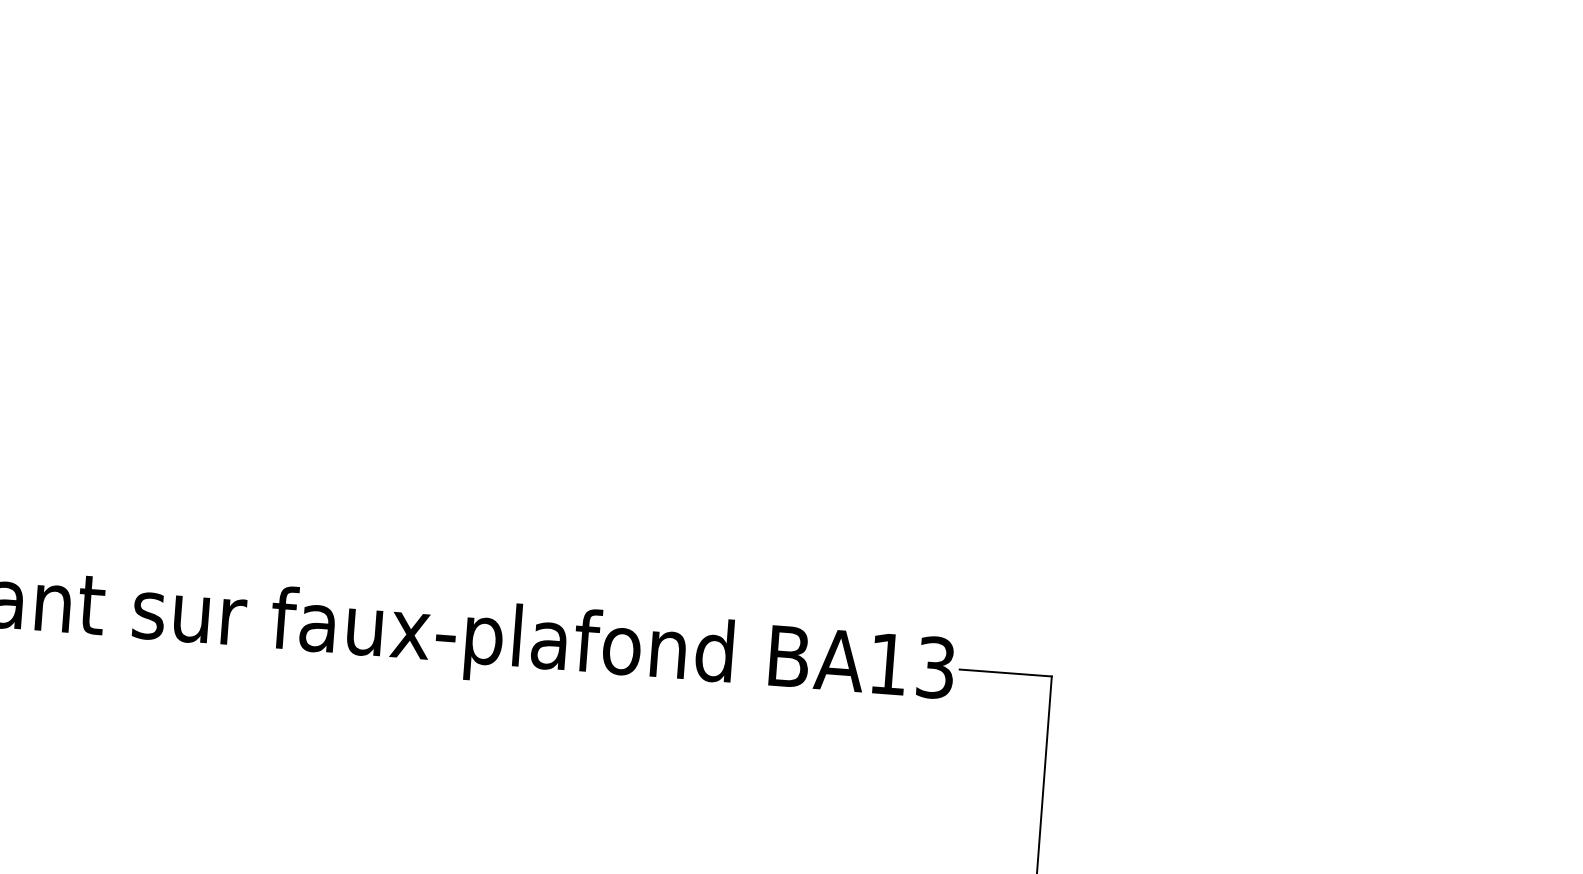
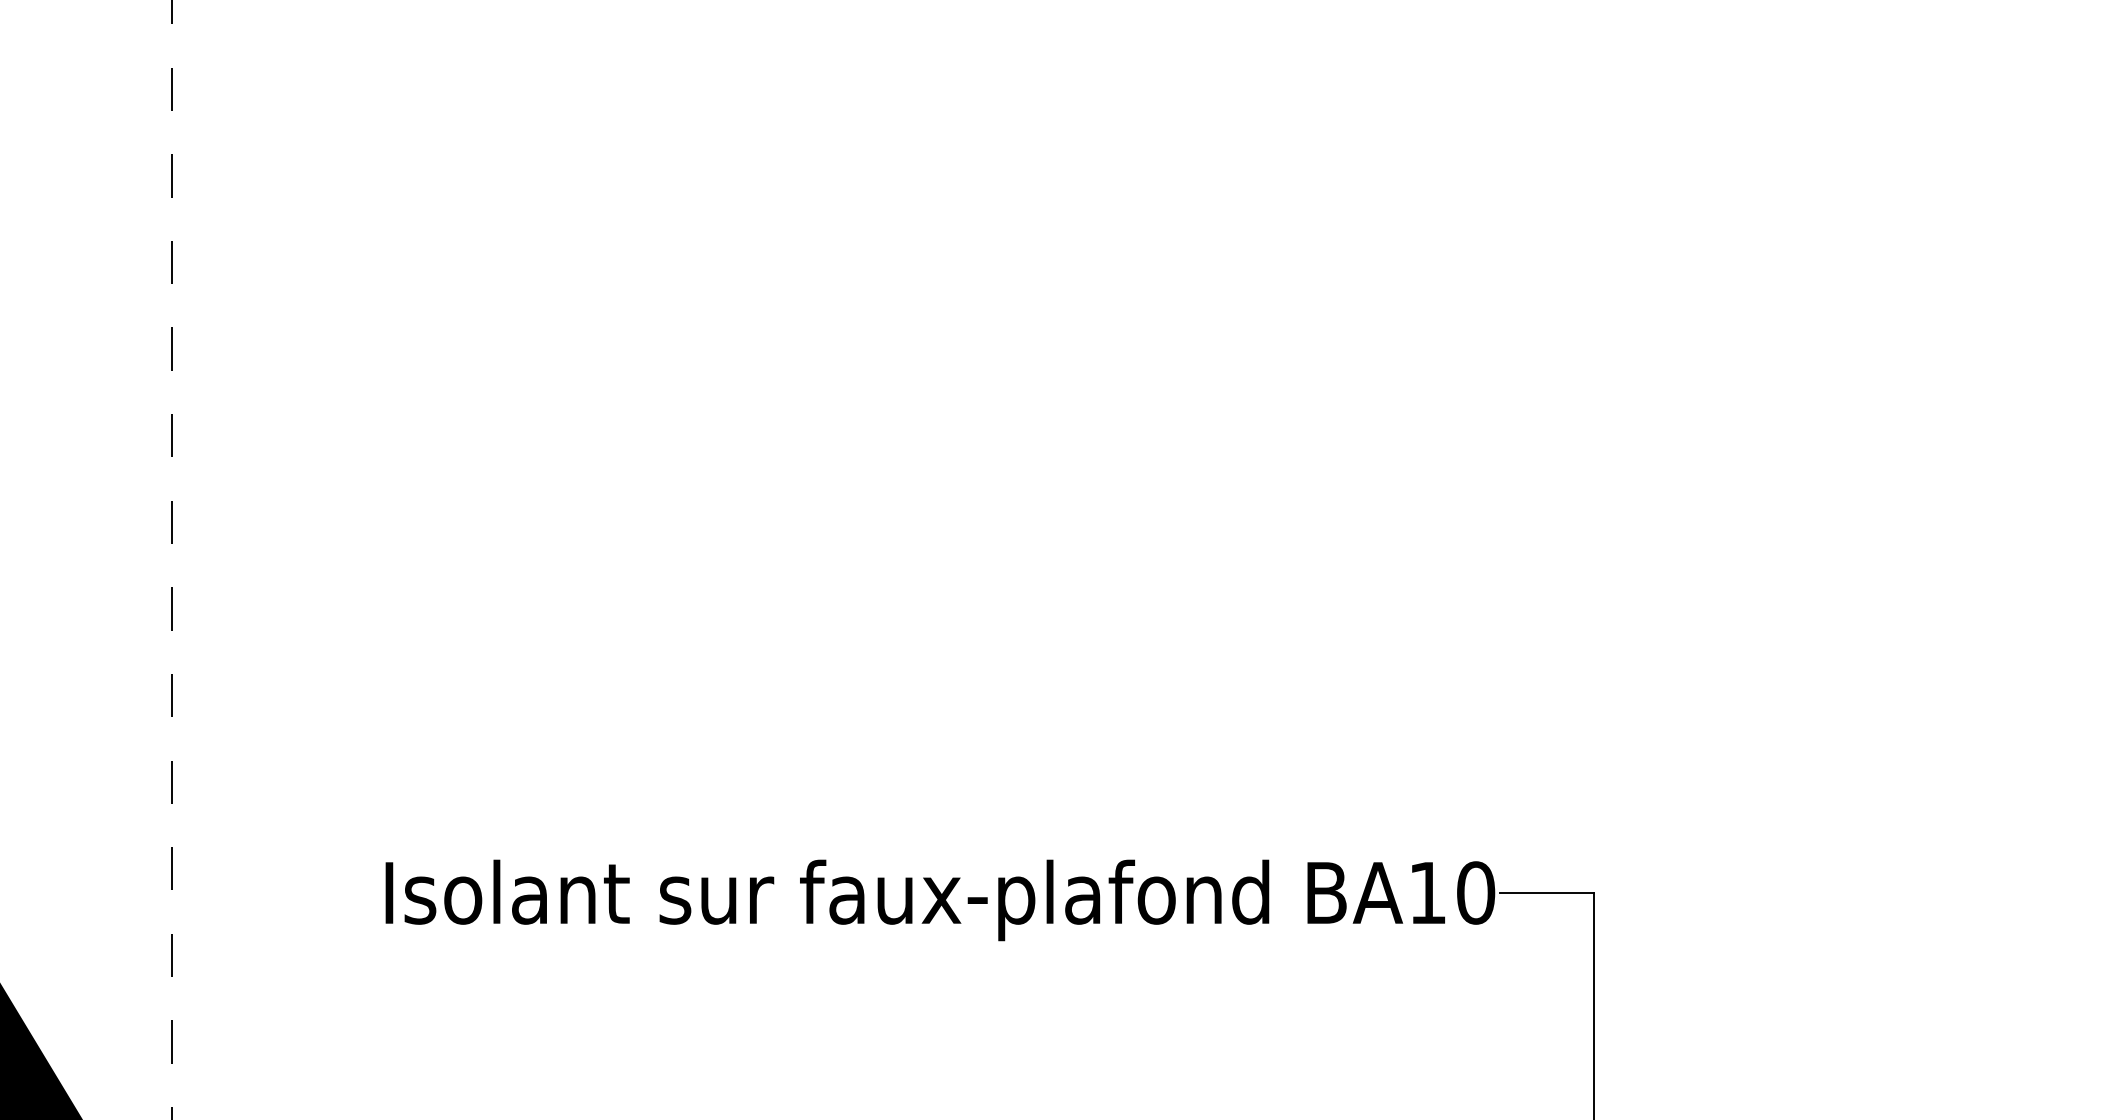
text: (936, 667) -> (1476, 892), BA13 -> BA10

